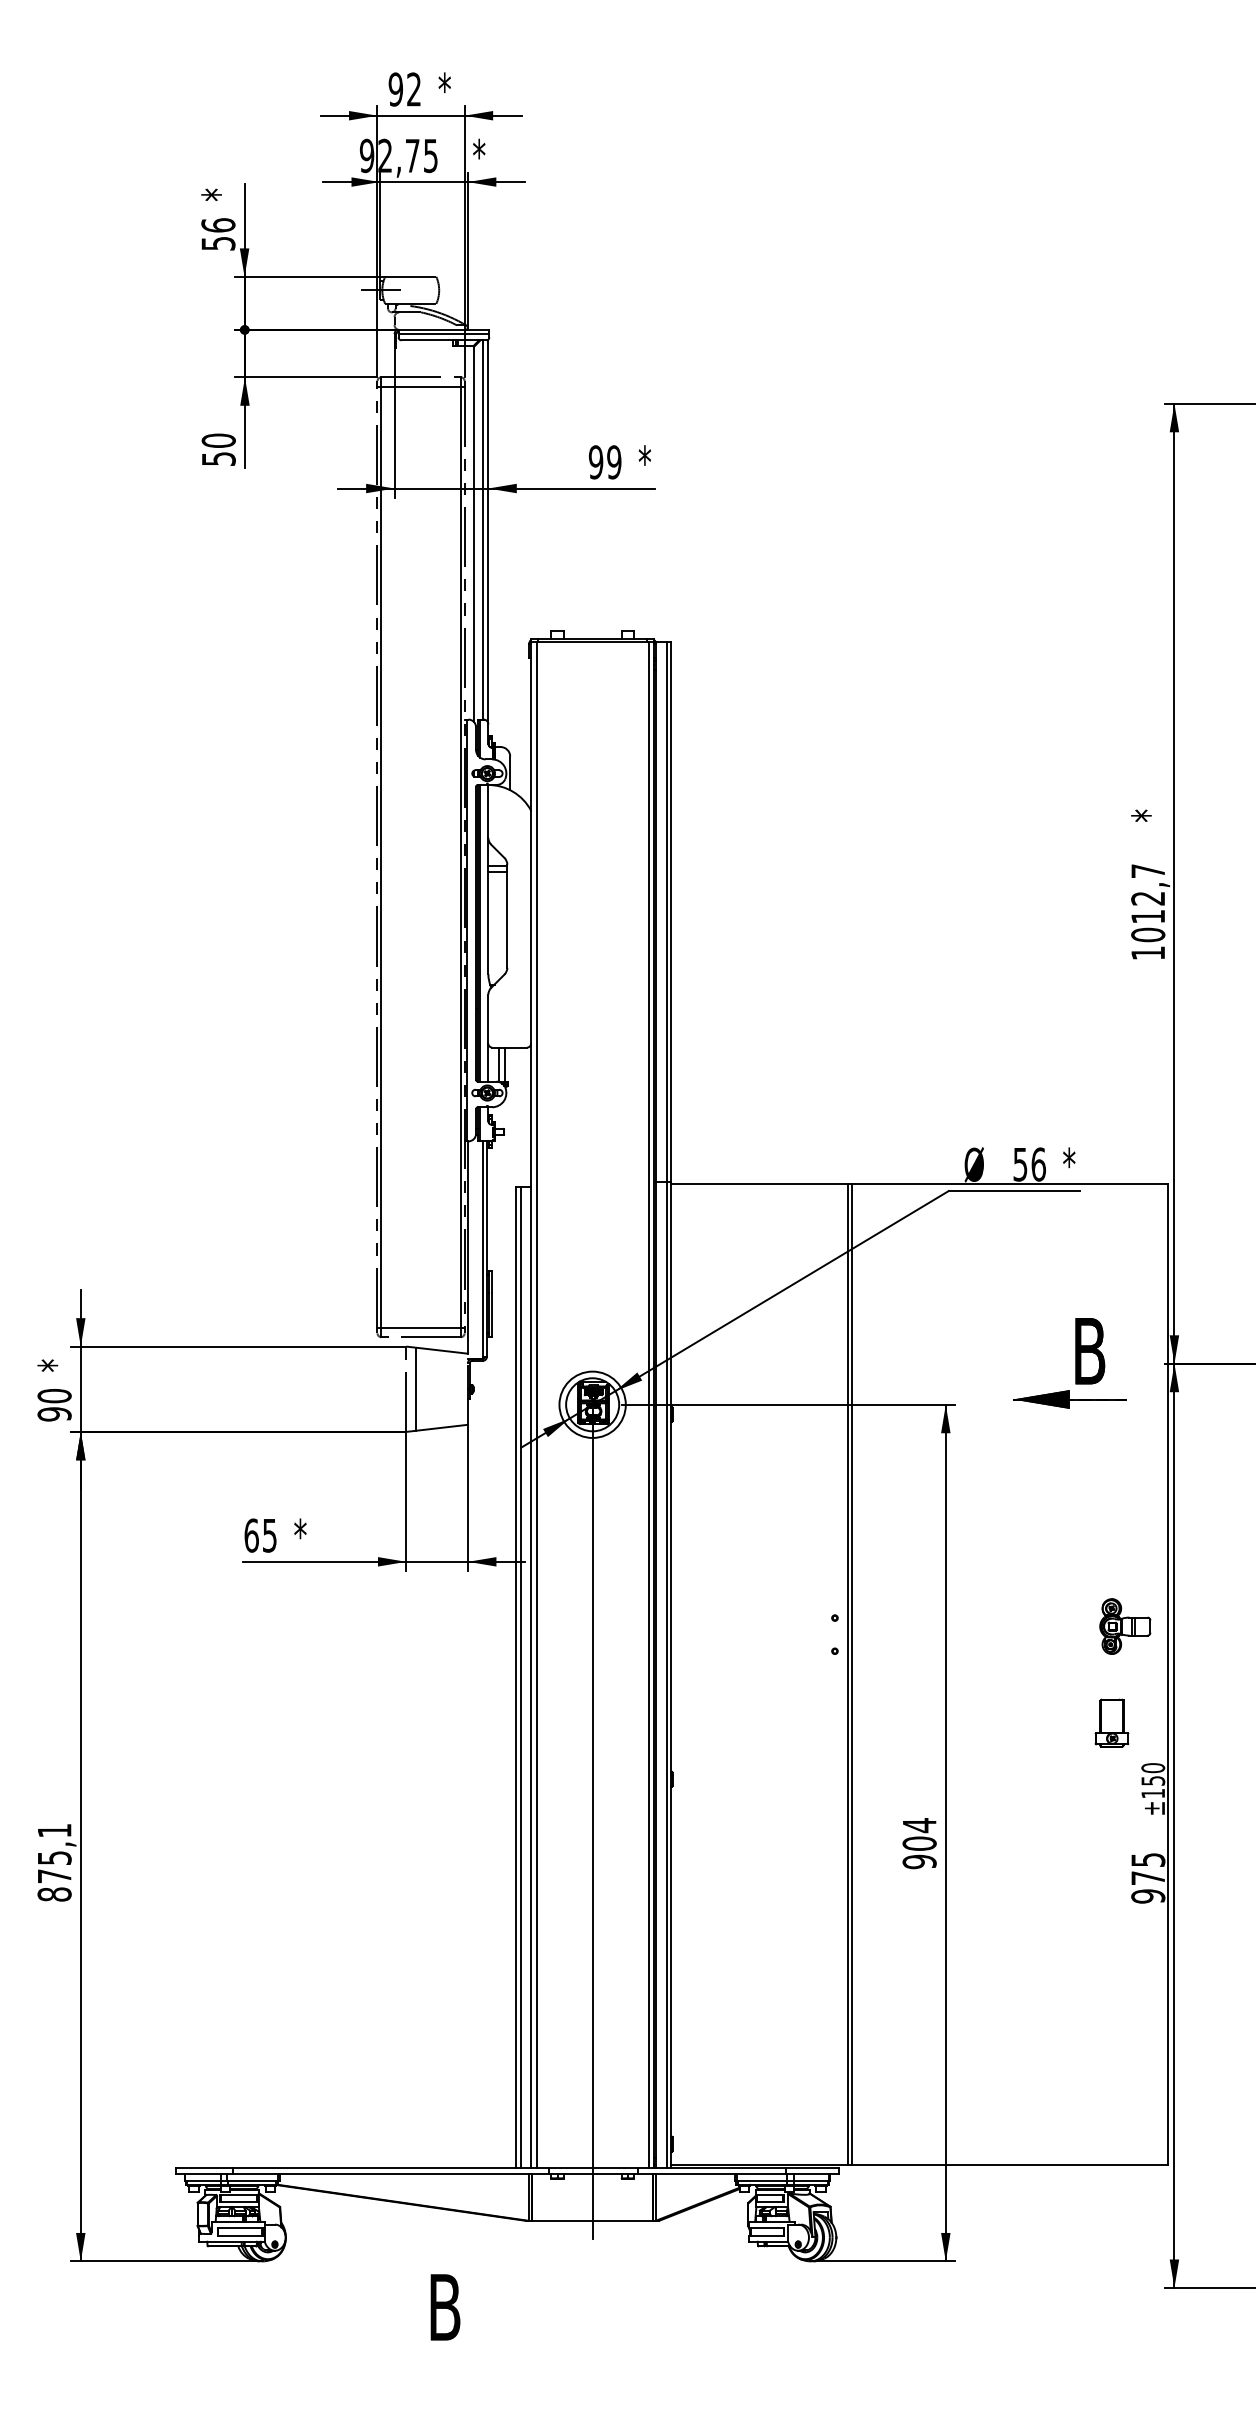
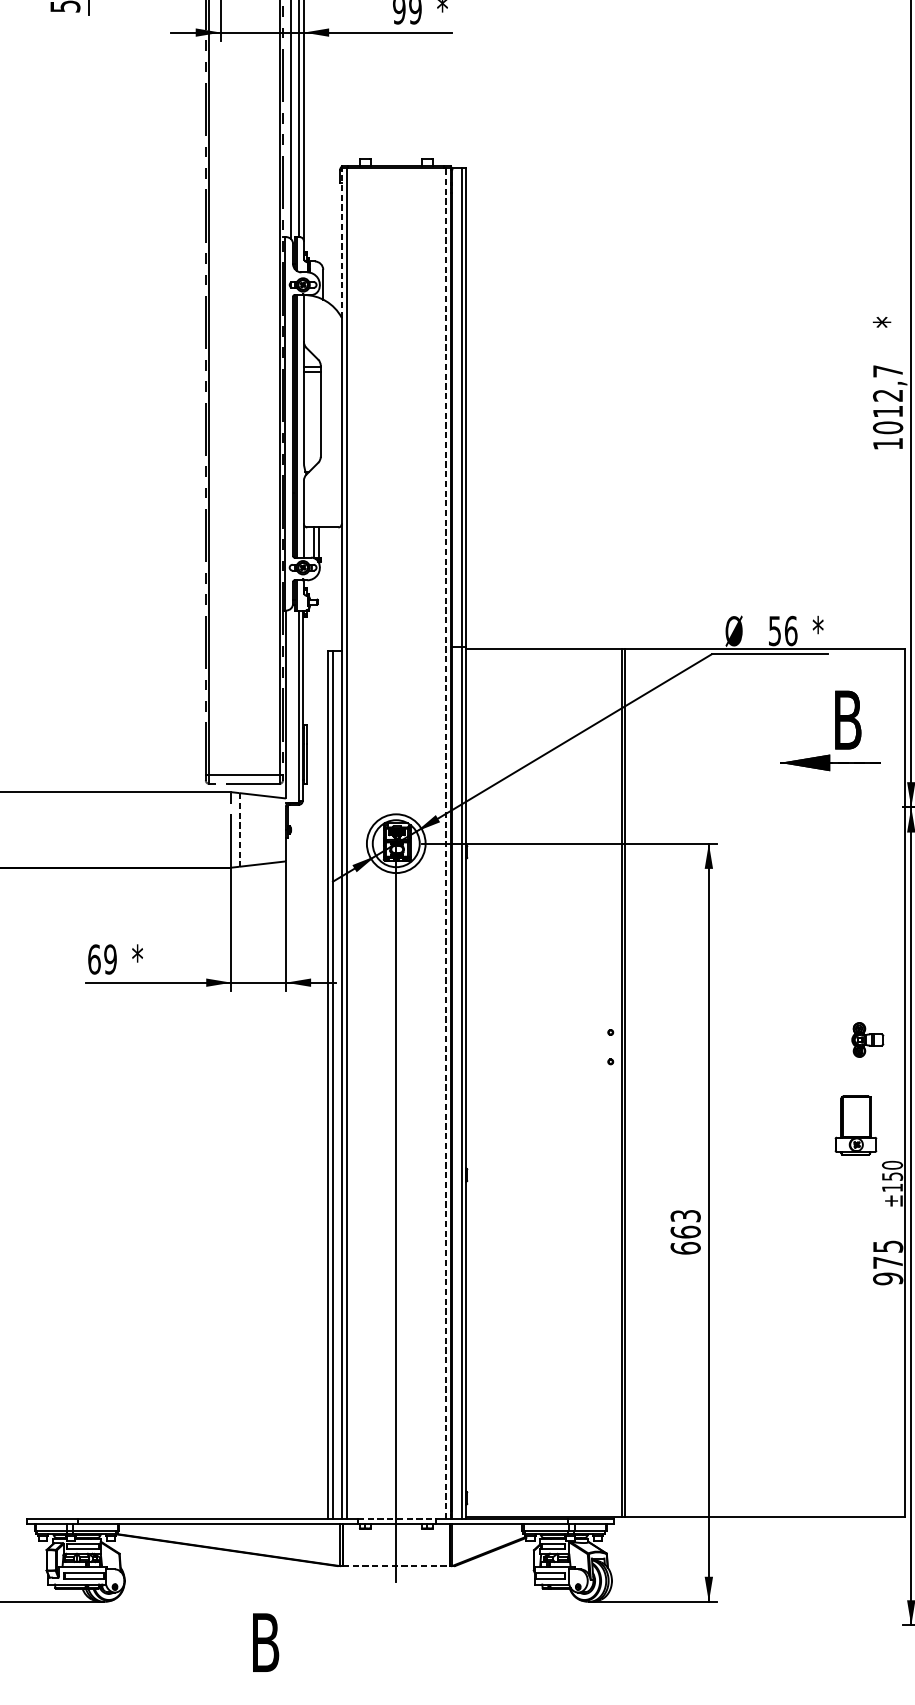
line: (531, 725) -> (342, 242), solid -> dashed
part: (1069, 1363) -> (829, 731), moved
line: (415, 1389) -> (239, 830), solid -> dashed
line: (648, 1404) -> (445, 843), solid -> dashed
text: (269, 1535) -> (110, 959), 65 -> 69
part: (1125, 1626) -> (867, 1039), size x0.7
part: (1111, 1722) -> (855, 1124), size x1.4
text: (919, 1843) -> (685, 1232), 904 -> 663
line: (594, 2167) -> (397, 1518), solid -> dashed
line: (593, 2220) -> (397, 1565), solid -> dashed

